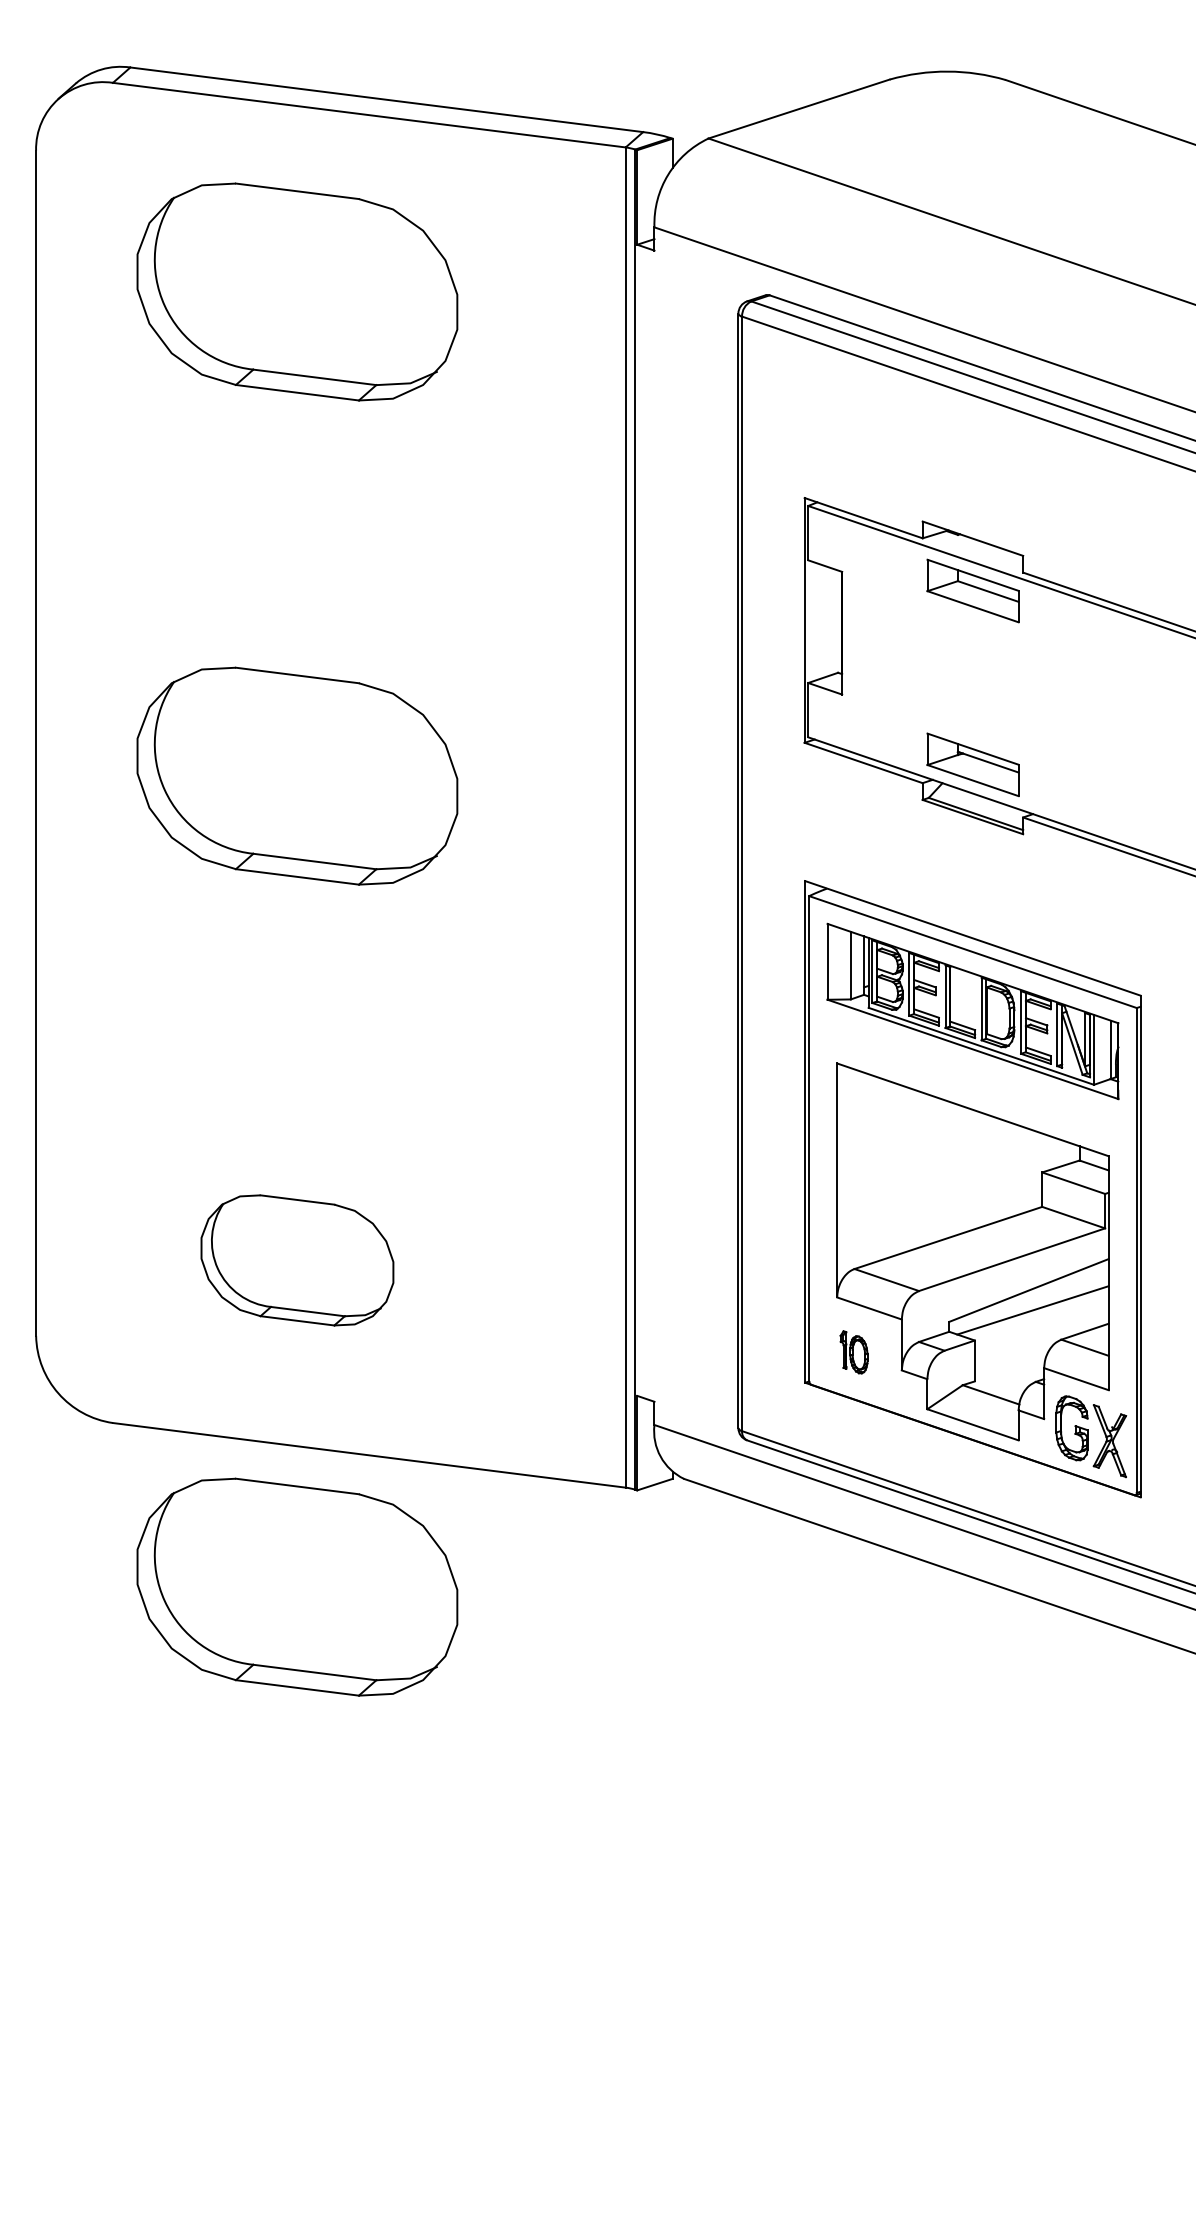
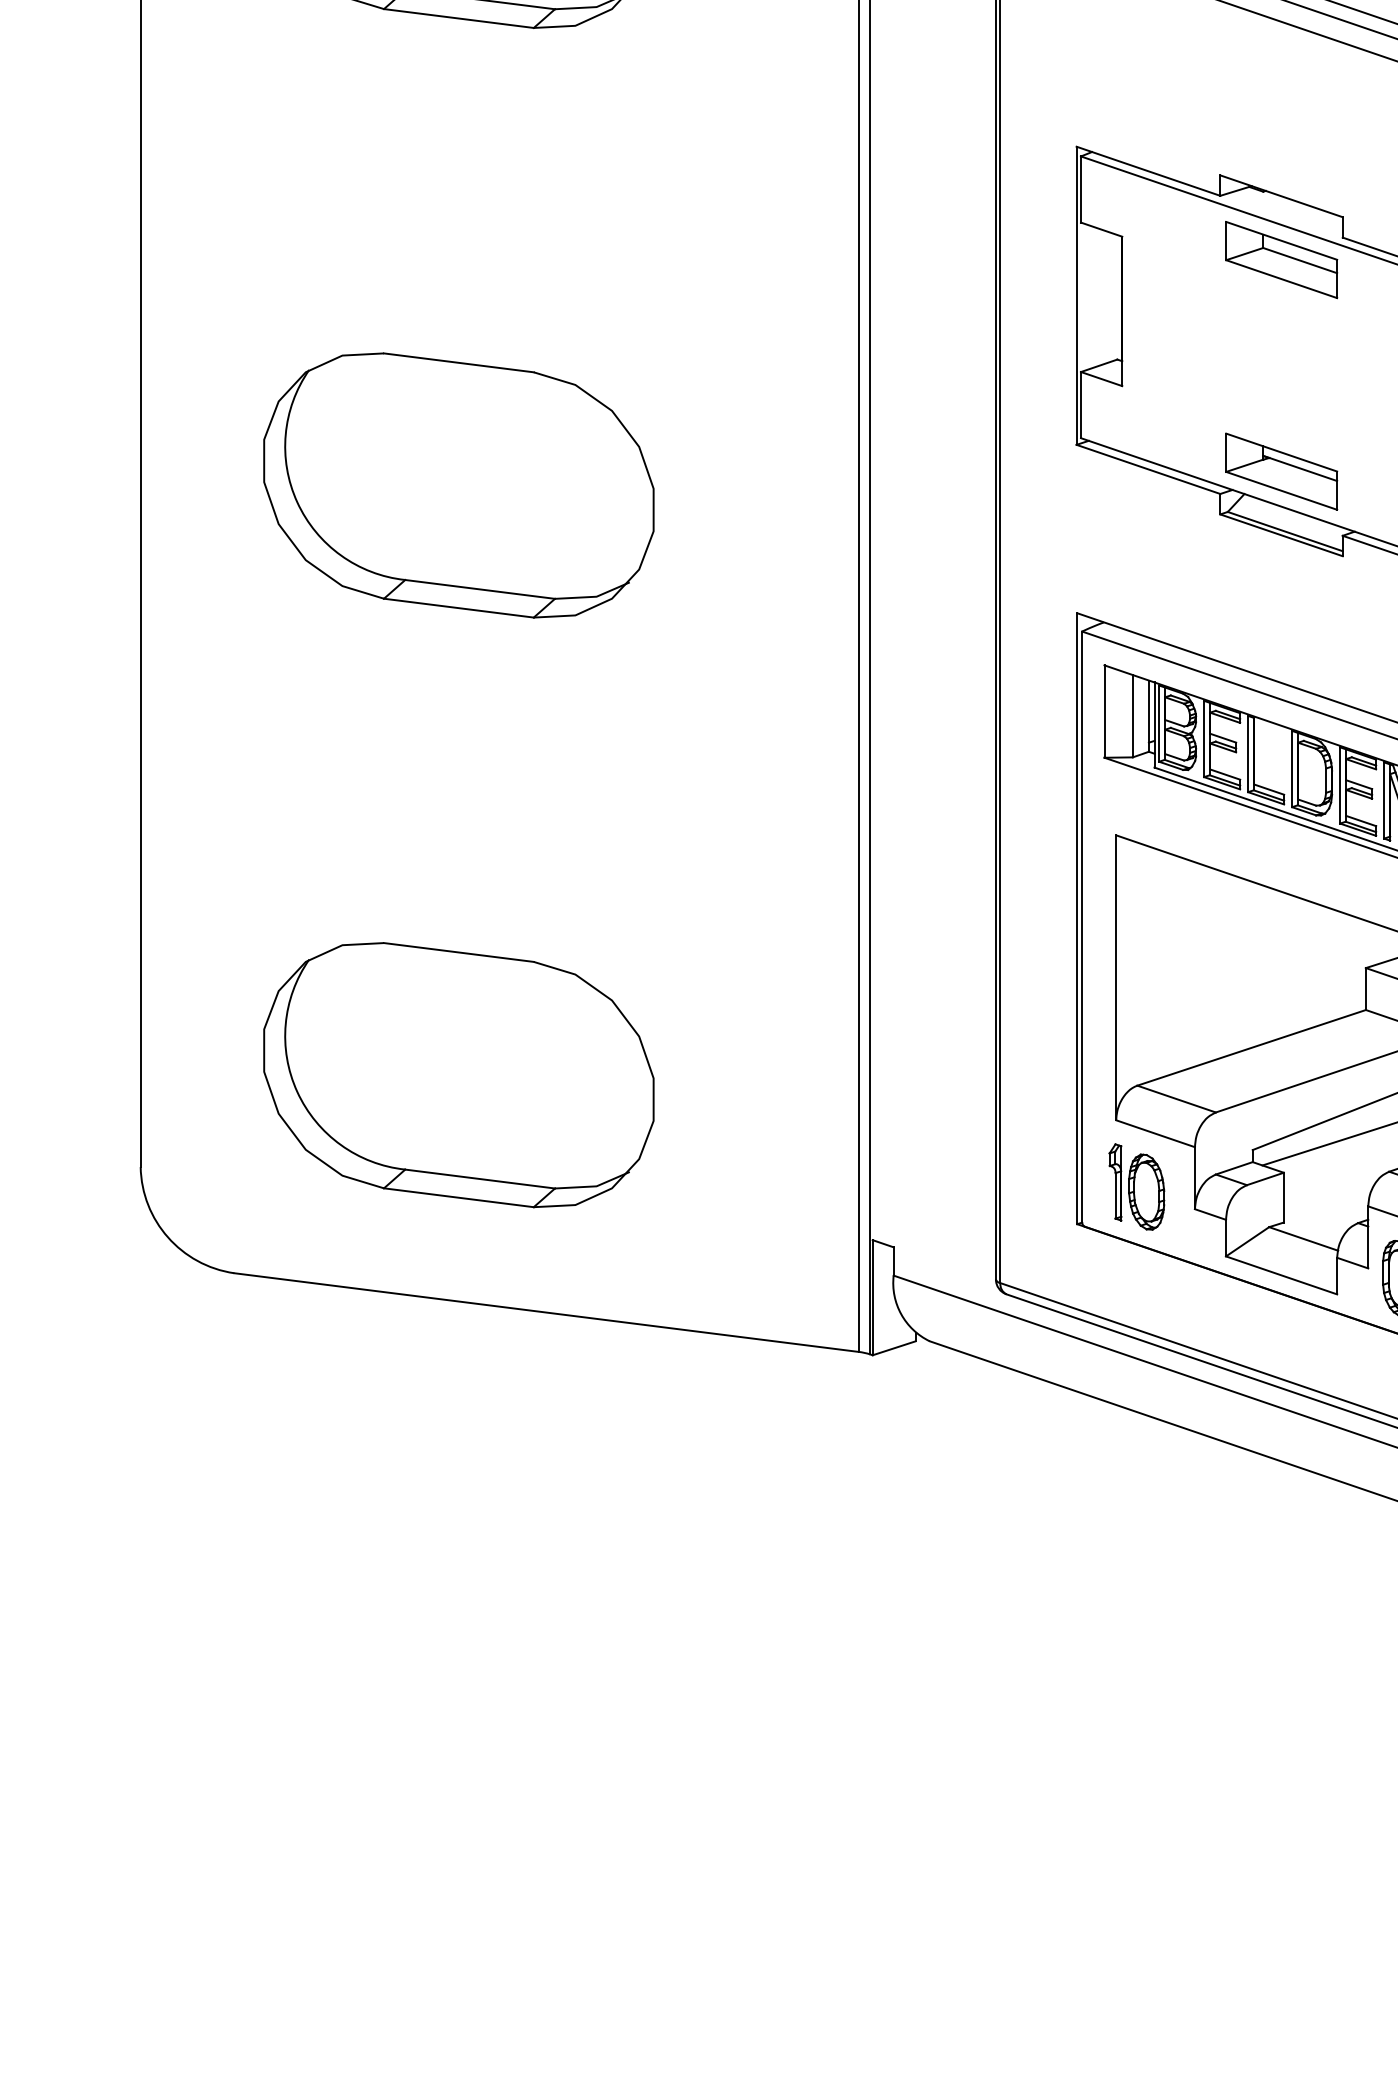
part: (297, 1260) -> (458, 1075), size x1.67
part: (853, 1352) -> (1136, 1187), size x1.67
part: (297, 1586) -> (458, 1472), removed

